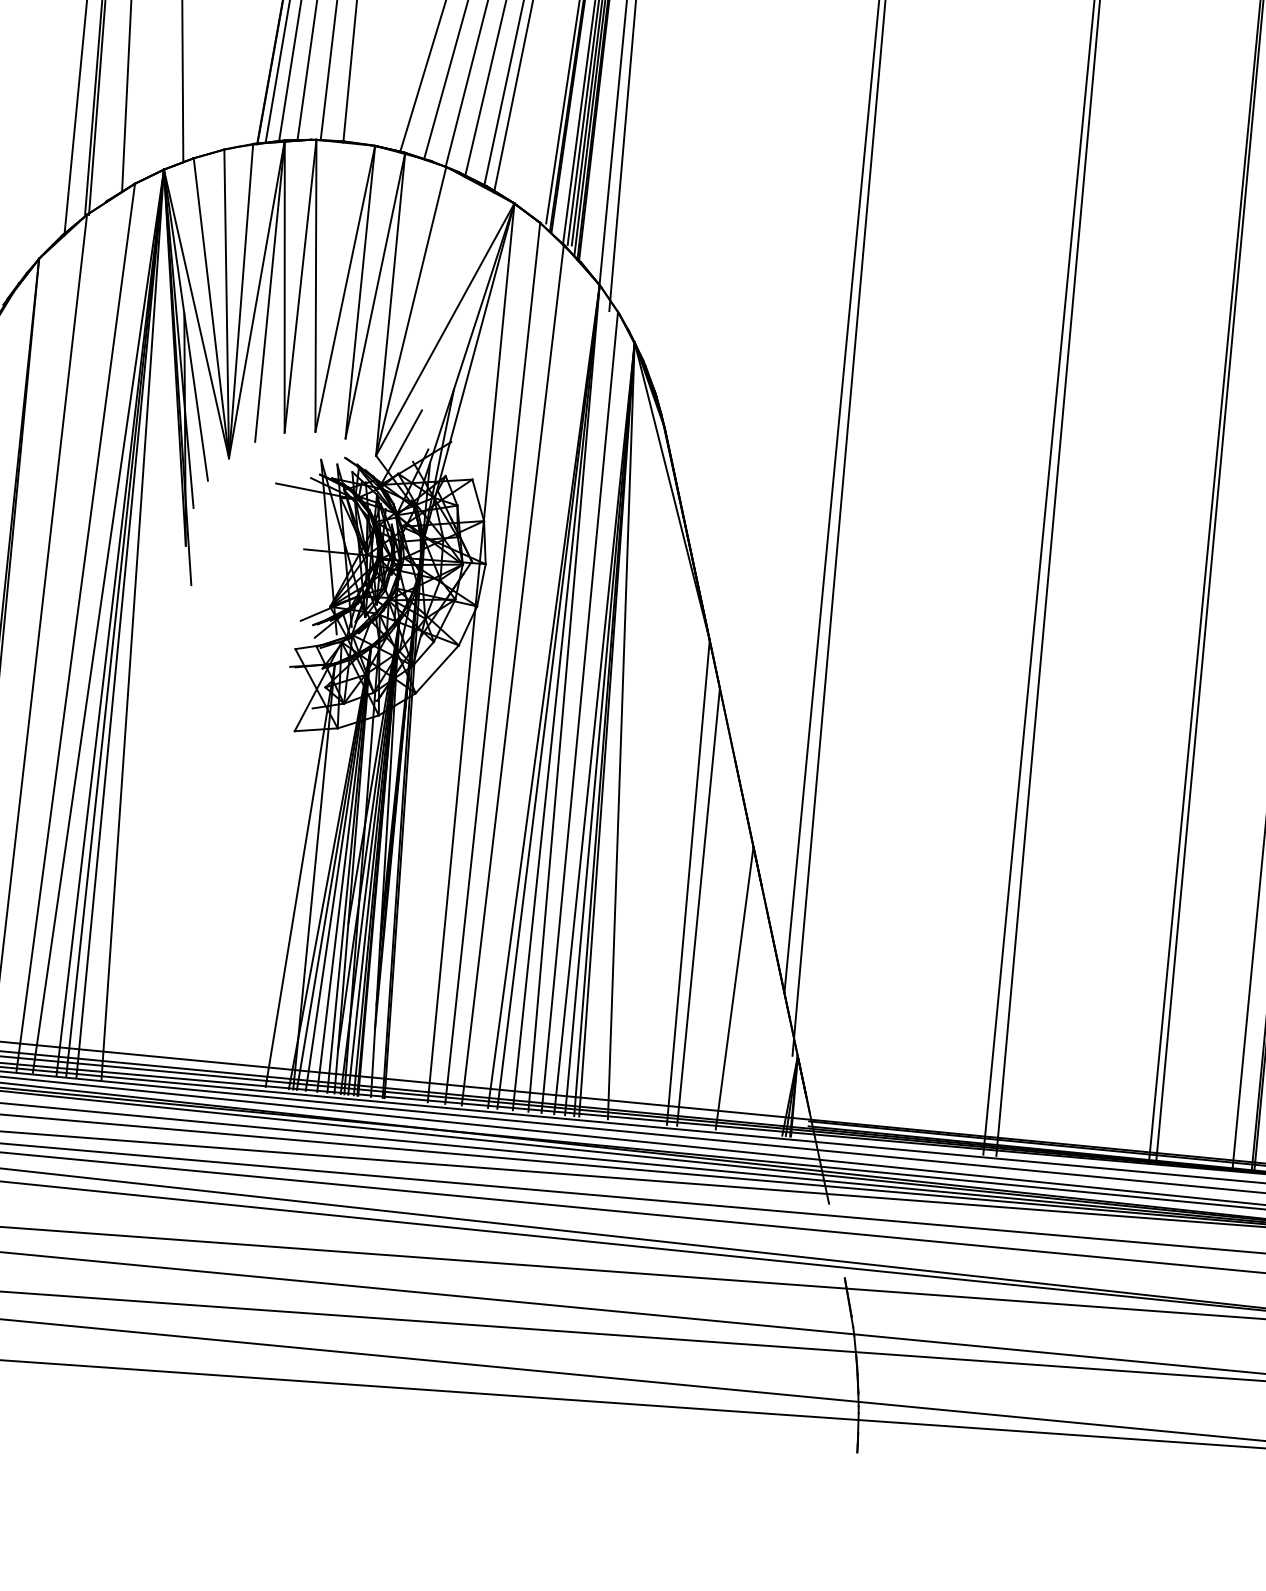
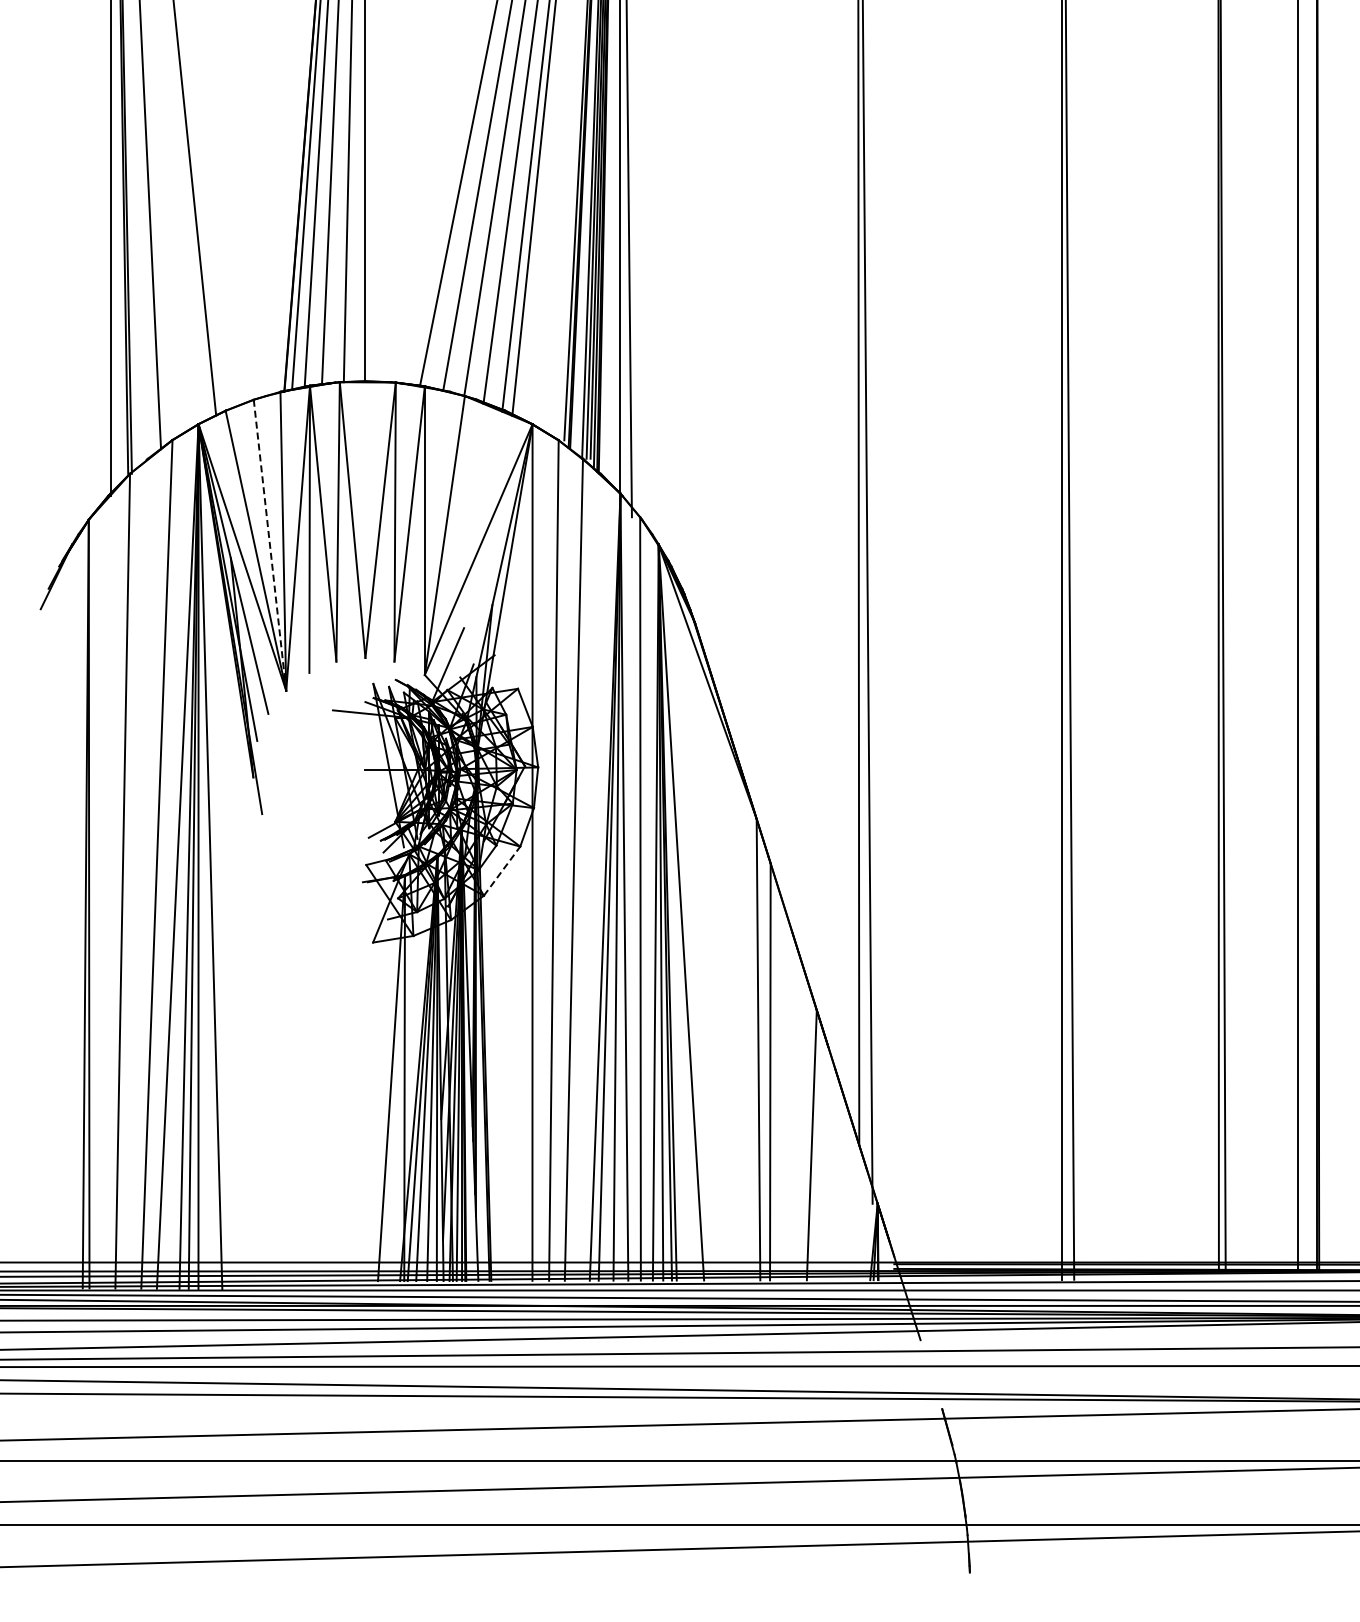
line: (227, 304) -> (270, 545), solid -> dashed
line: (437, 669) -> (502, 871), solid -> dashed

